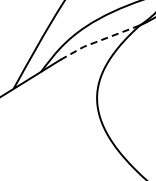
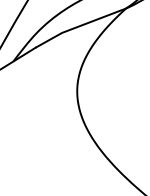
line: (98, 41) -> (78, 26), dashed -> solid

